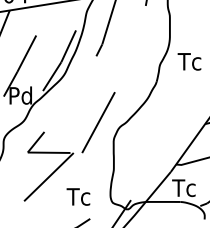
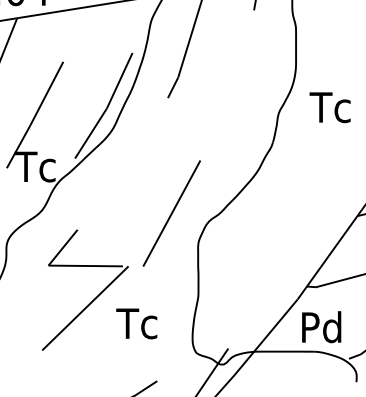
text: (20, 95) -> (35, 166), Pd -> Tc
text: (183, 187) -> (319, 326), Tc -> Pd
text: (78, 196) -> (136, 323), moved

